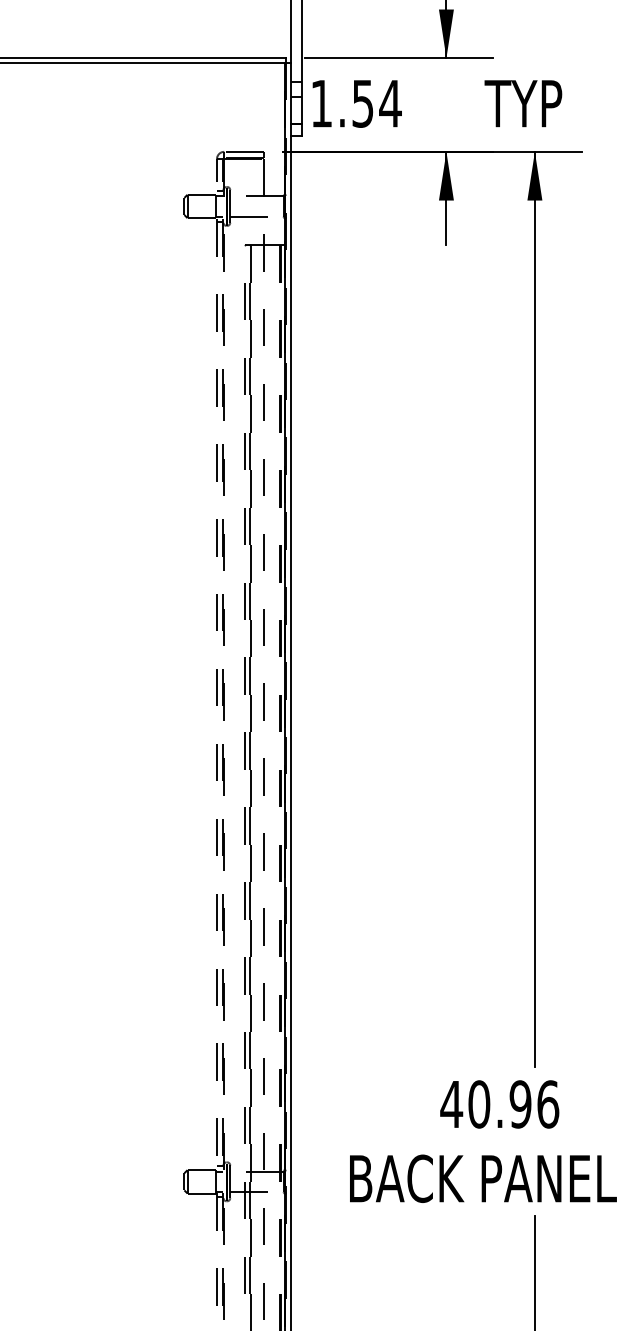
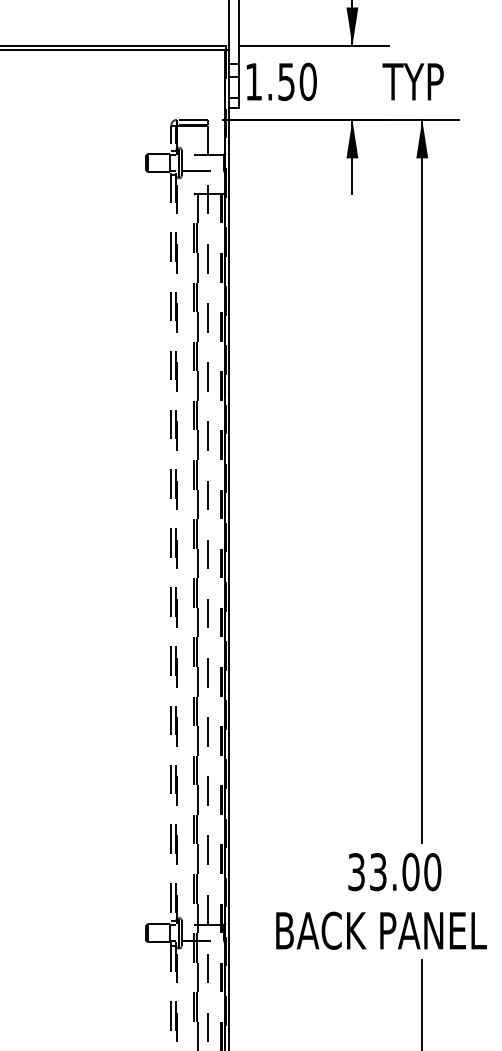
text: (390, 103) -> (308, 81), 1.54 -> 1.50
text: (499, 1104) -> (394, 872), 40.96 -> 33.00

